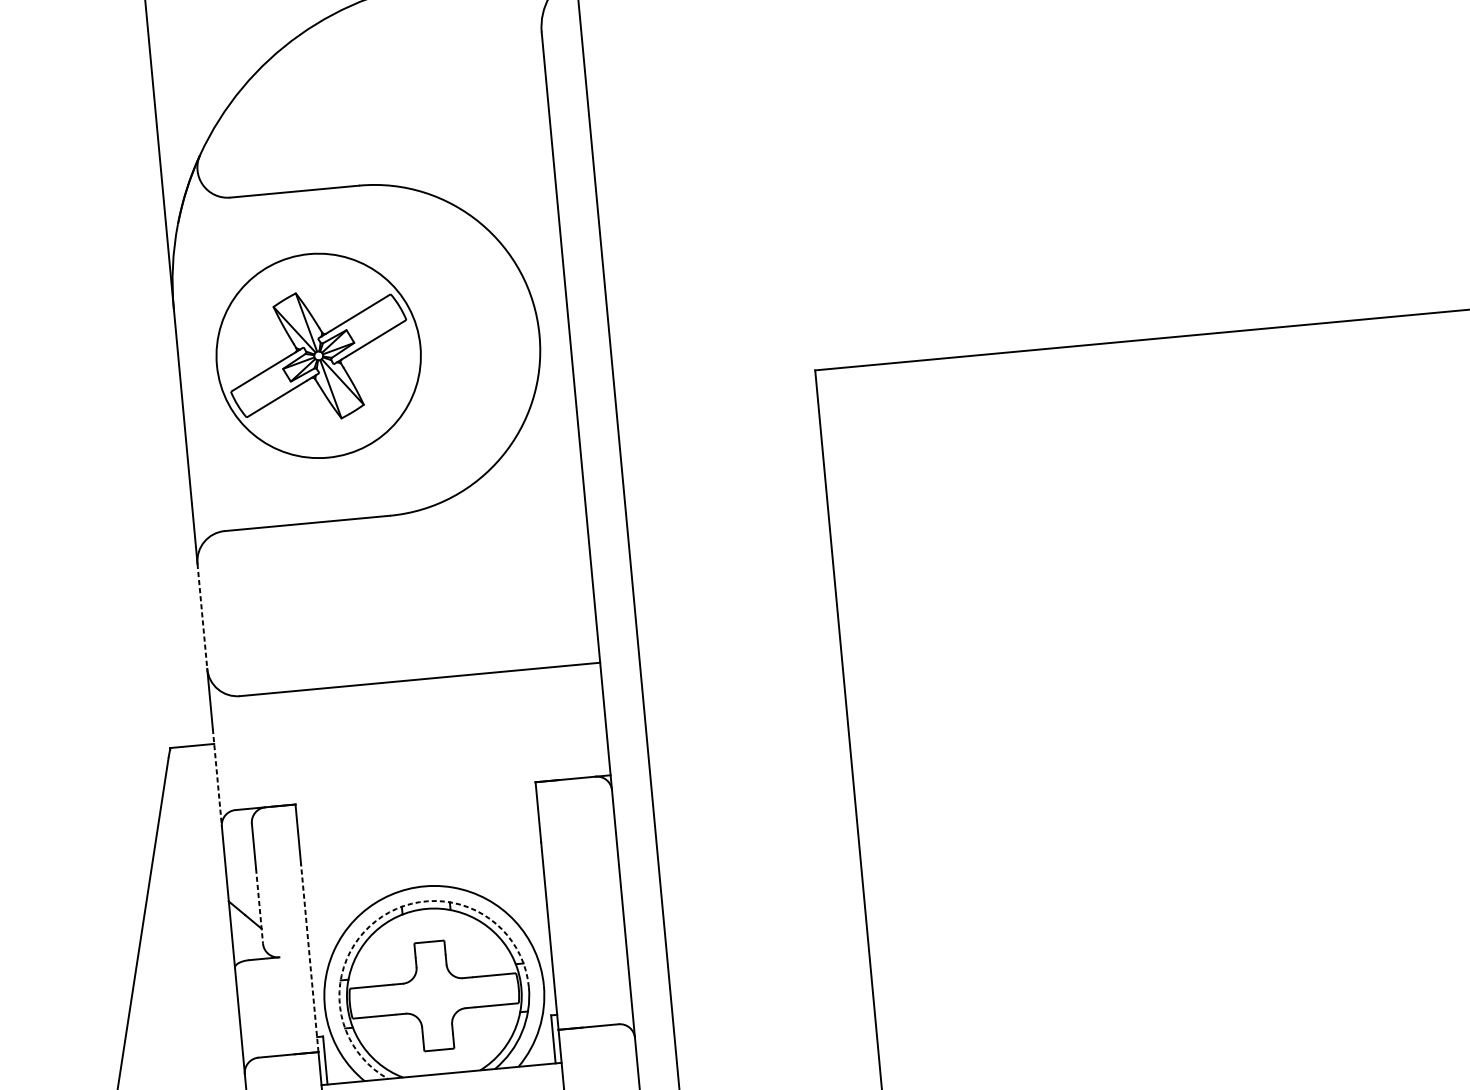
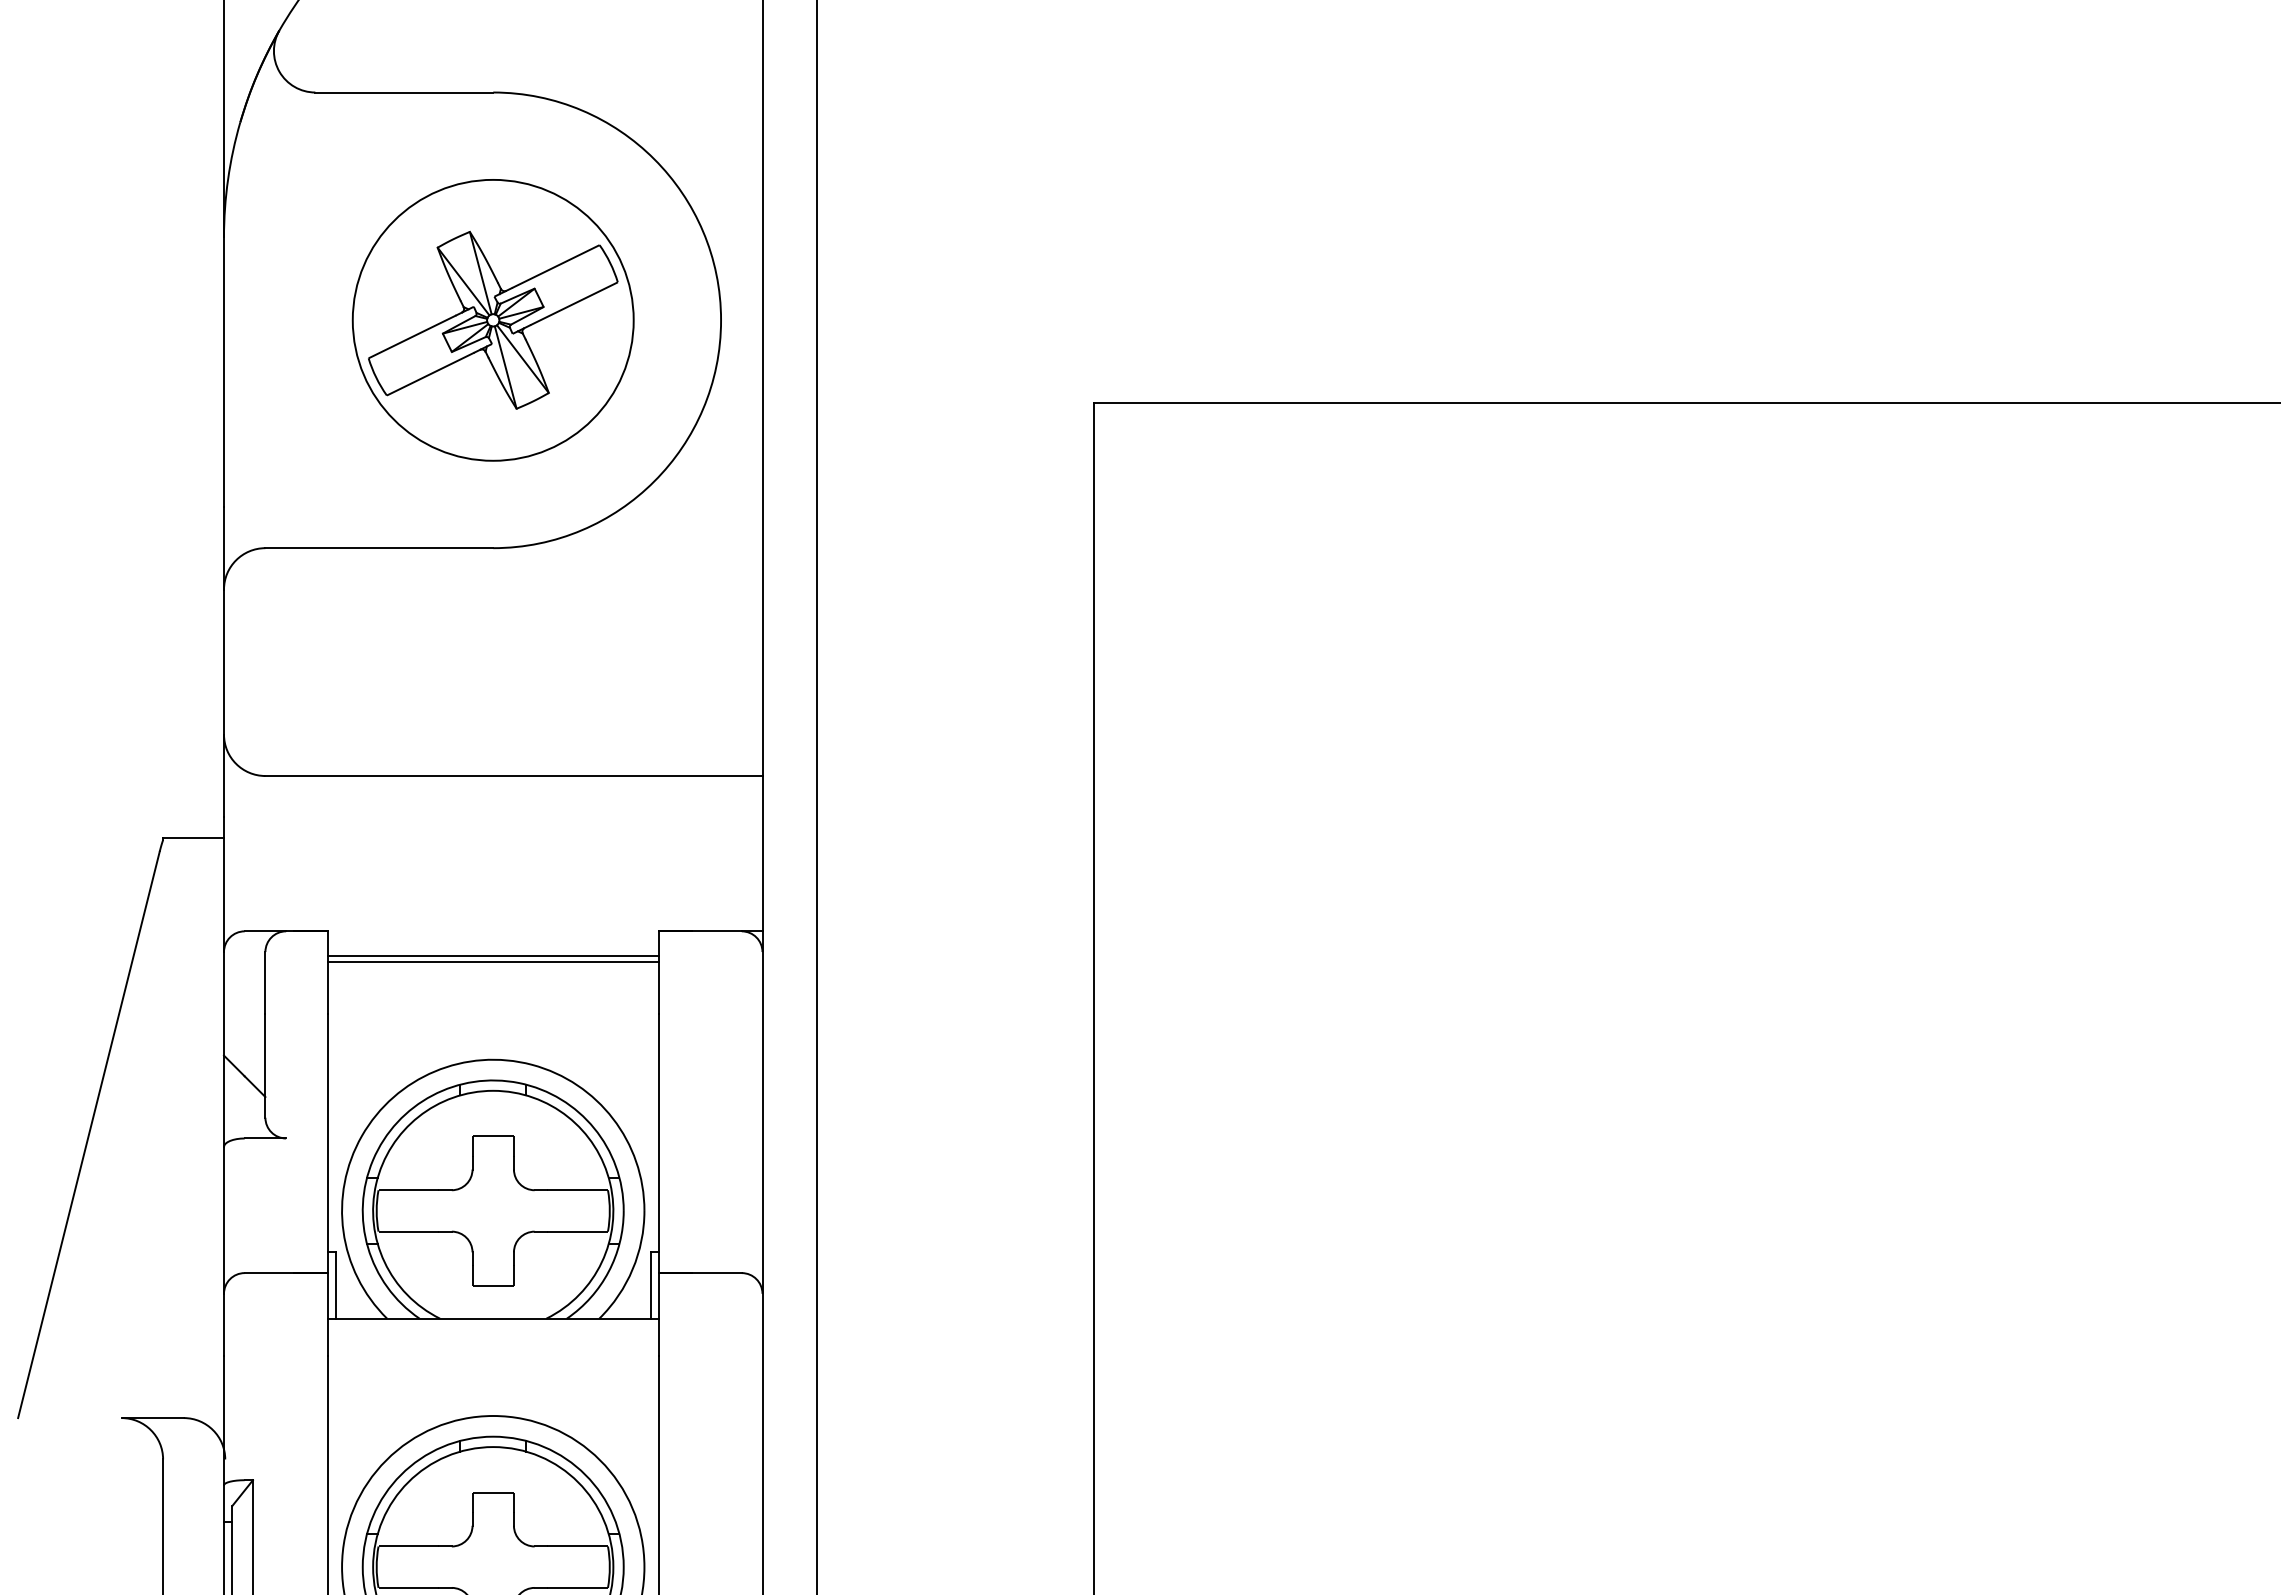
part: (318, 356) -> (492, 320), moved
line: (202, 616) -> (224, 662), dashed -> solid
line: (217, 778) -> (224, 885), dashed -> solid
line: (416, 811) -> (492, 956), added
line: (417, 816) -> (492, 962), added
line: (259, 905) -> (265, 1065), dashed -> solid
arc: (382, 916) -> (432, 1095), dashed -> solid
line: (309, 958) -> (327, 1143), dashed -> solid

